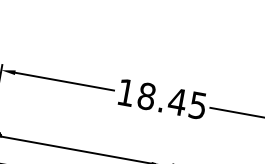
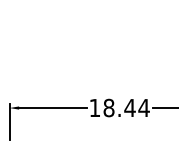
text: (197, 106) -> (143, 108), 18.45 -> 18.44

